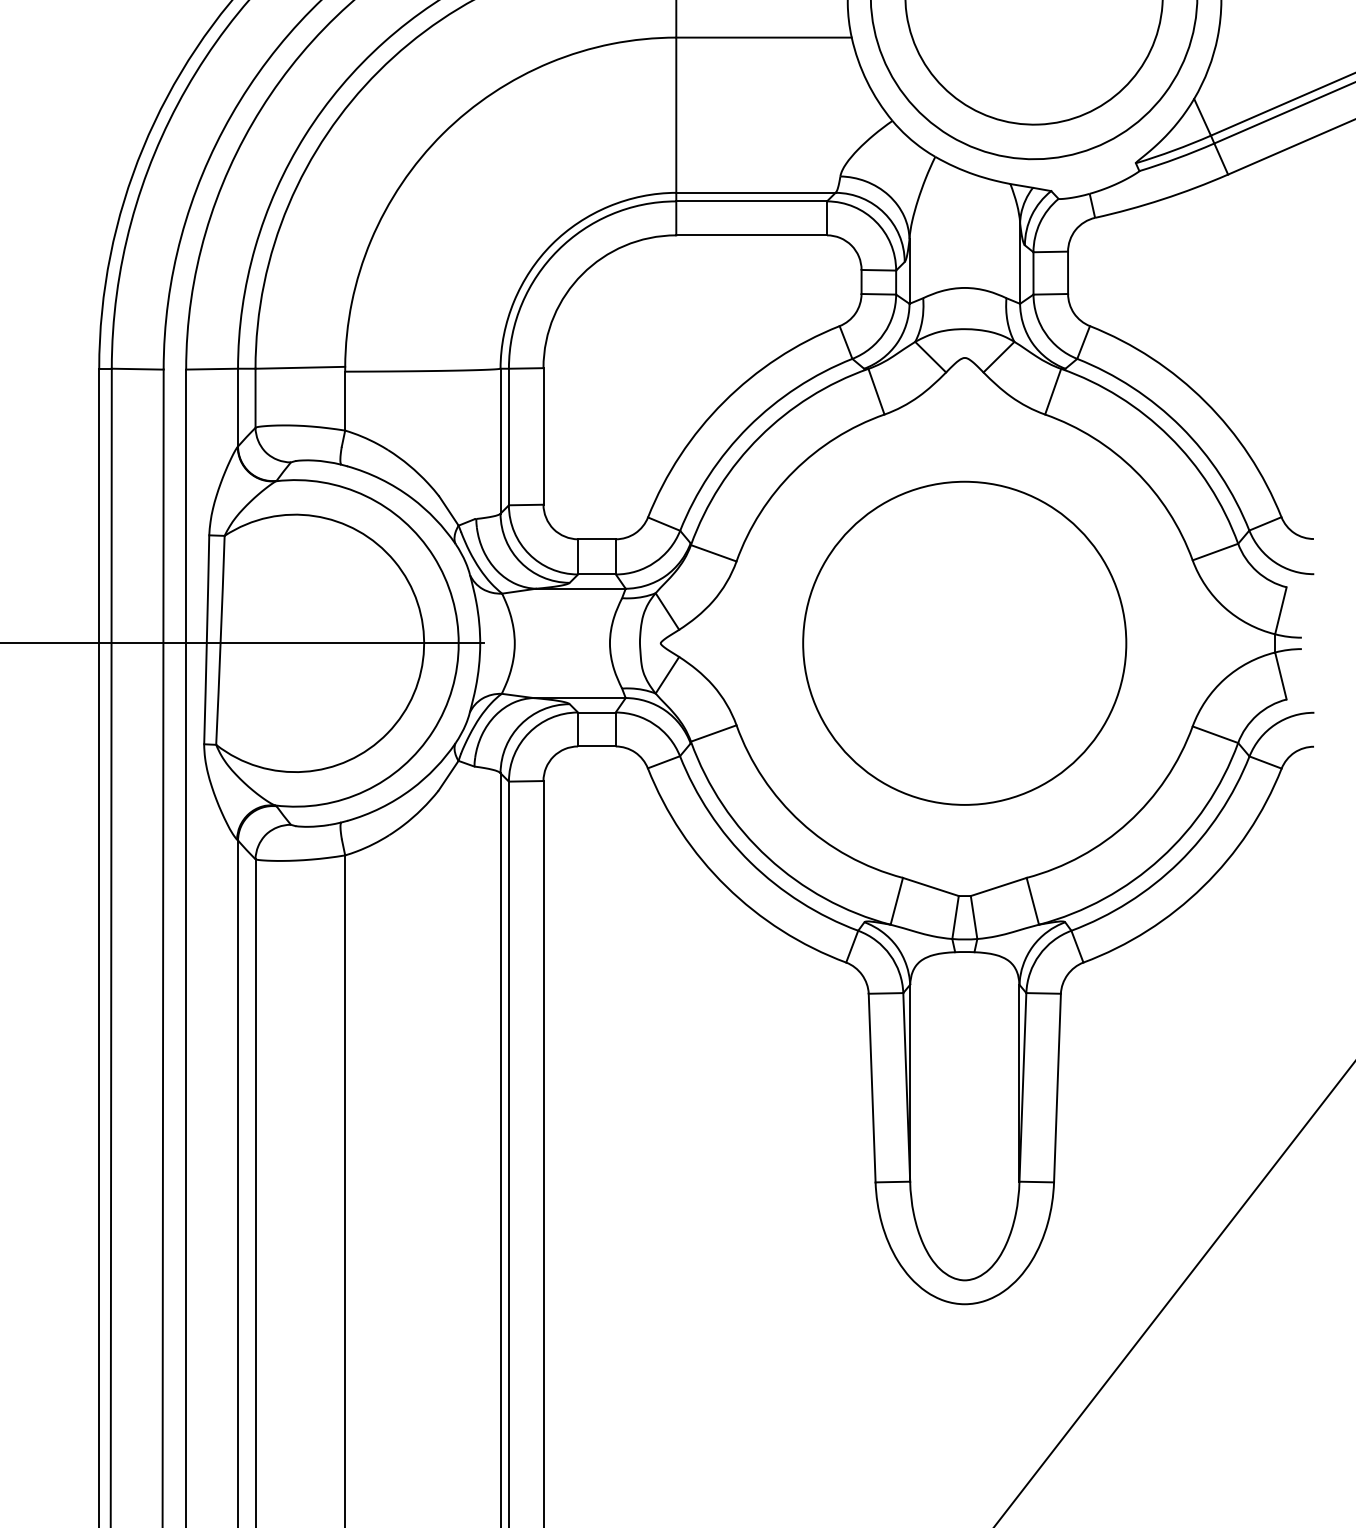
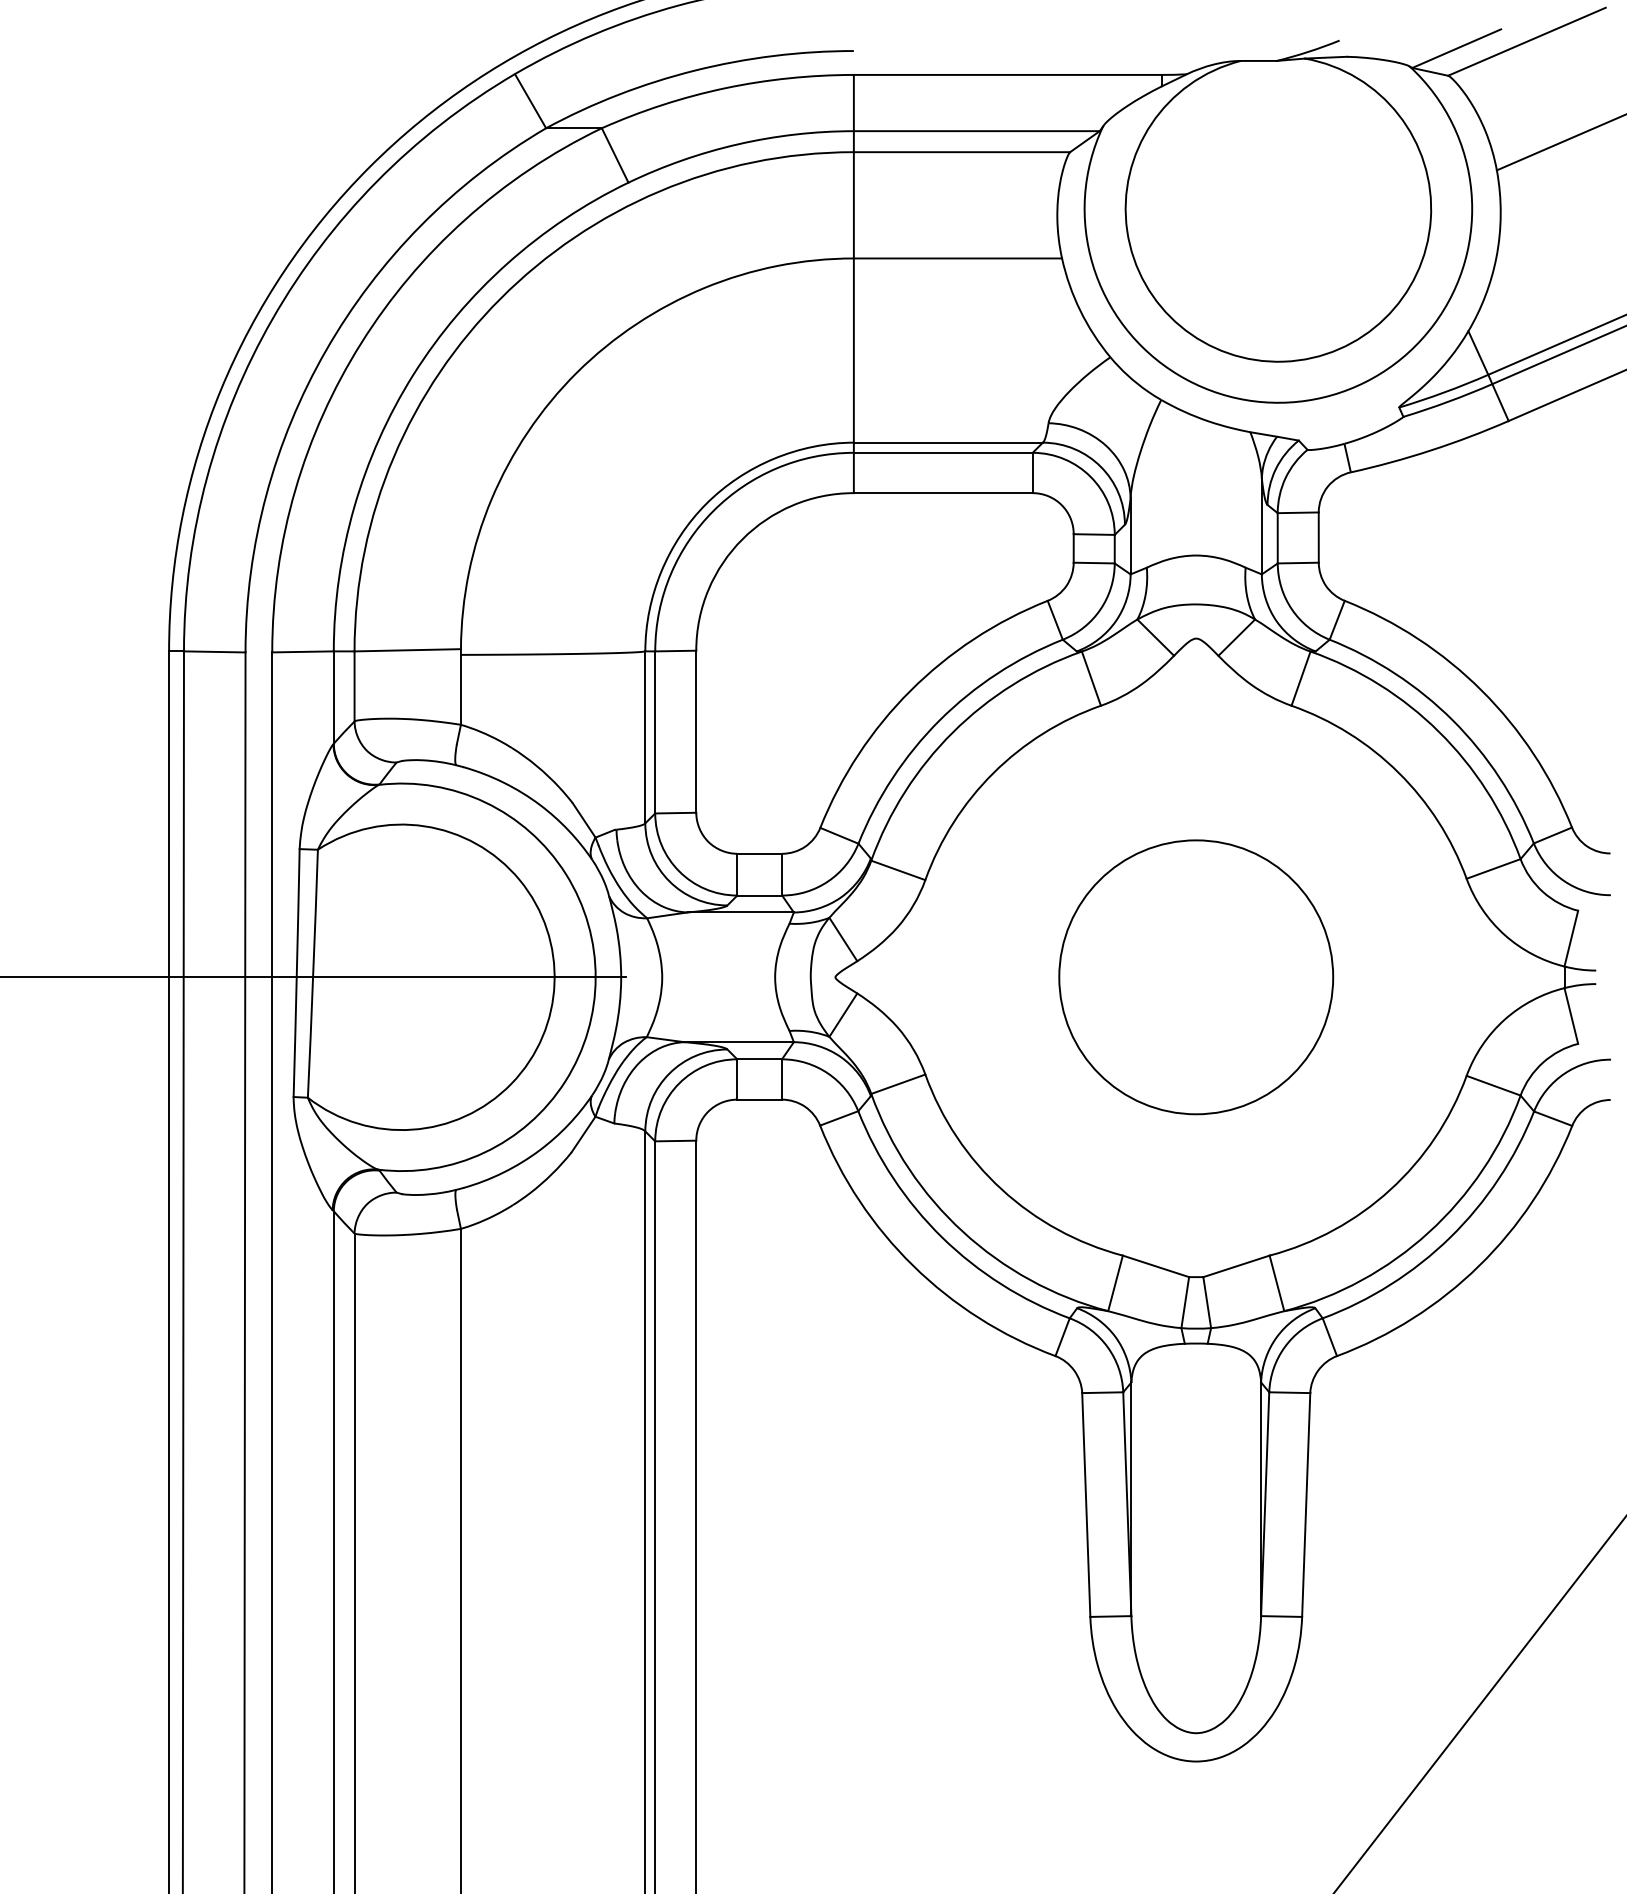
circle: (965, 643) -> (1196, 977), size x0.71

